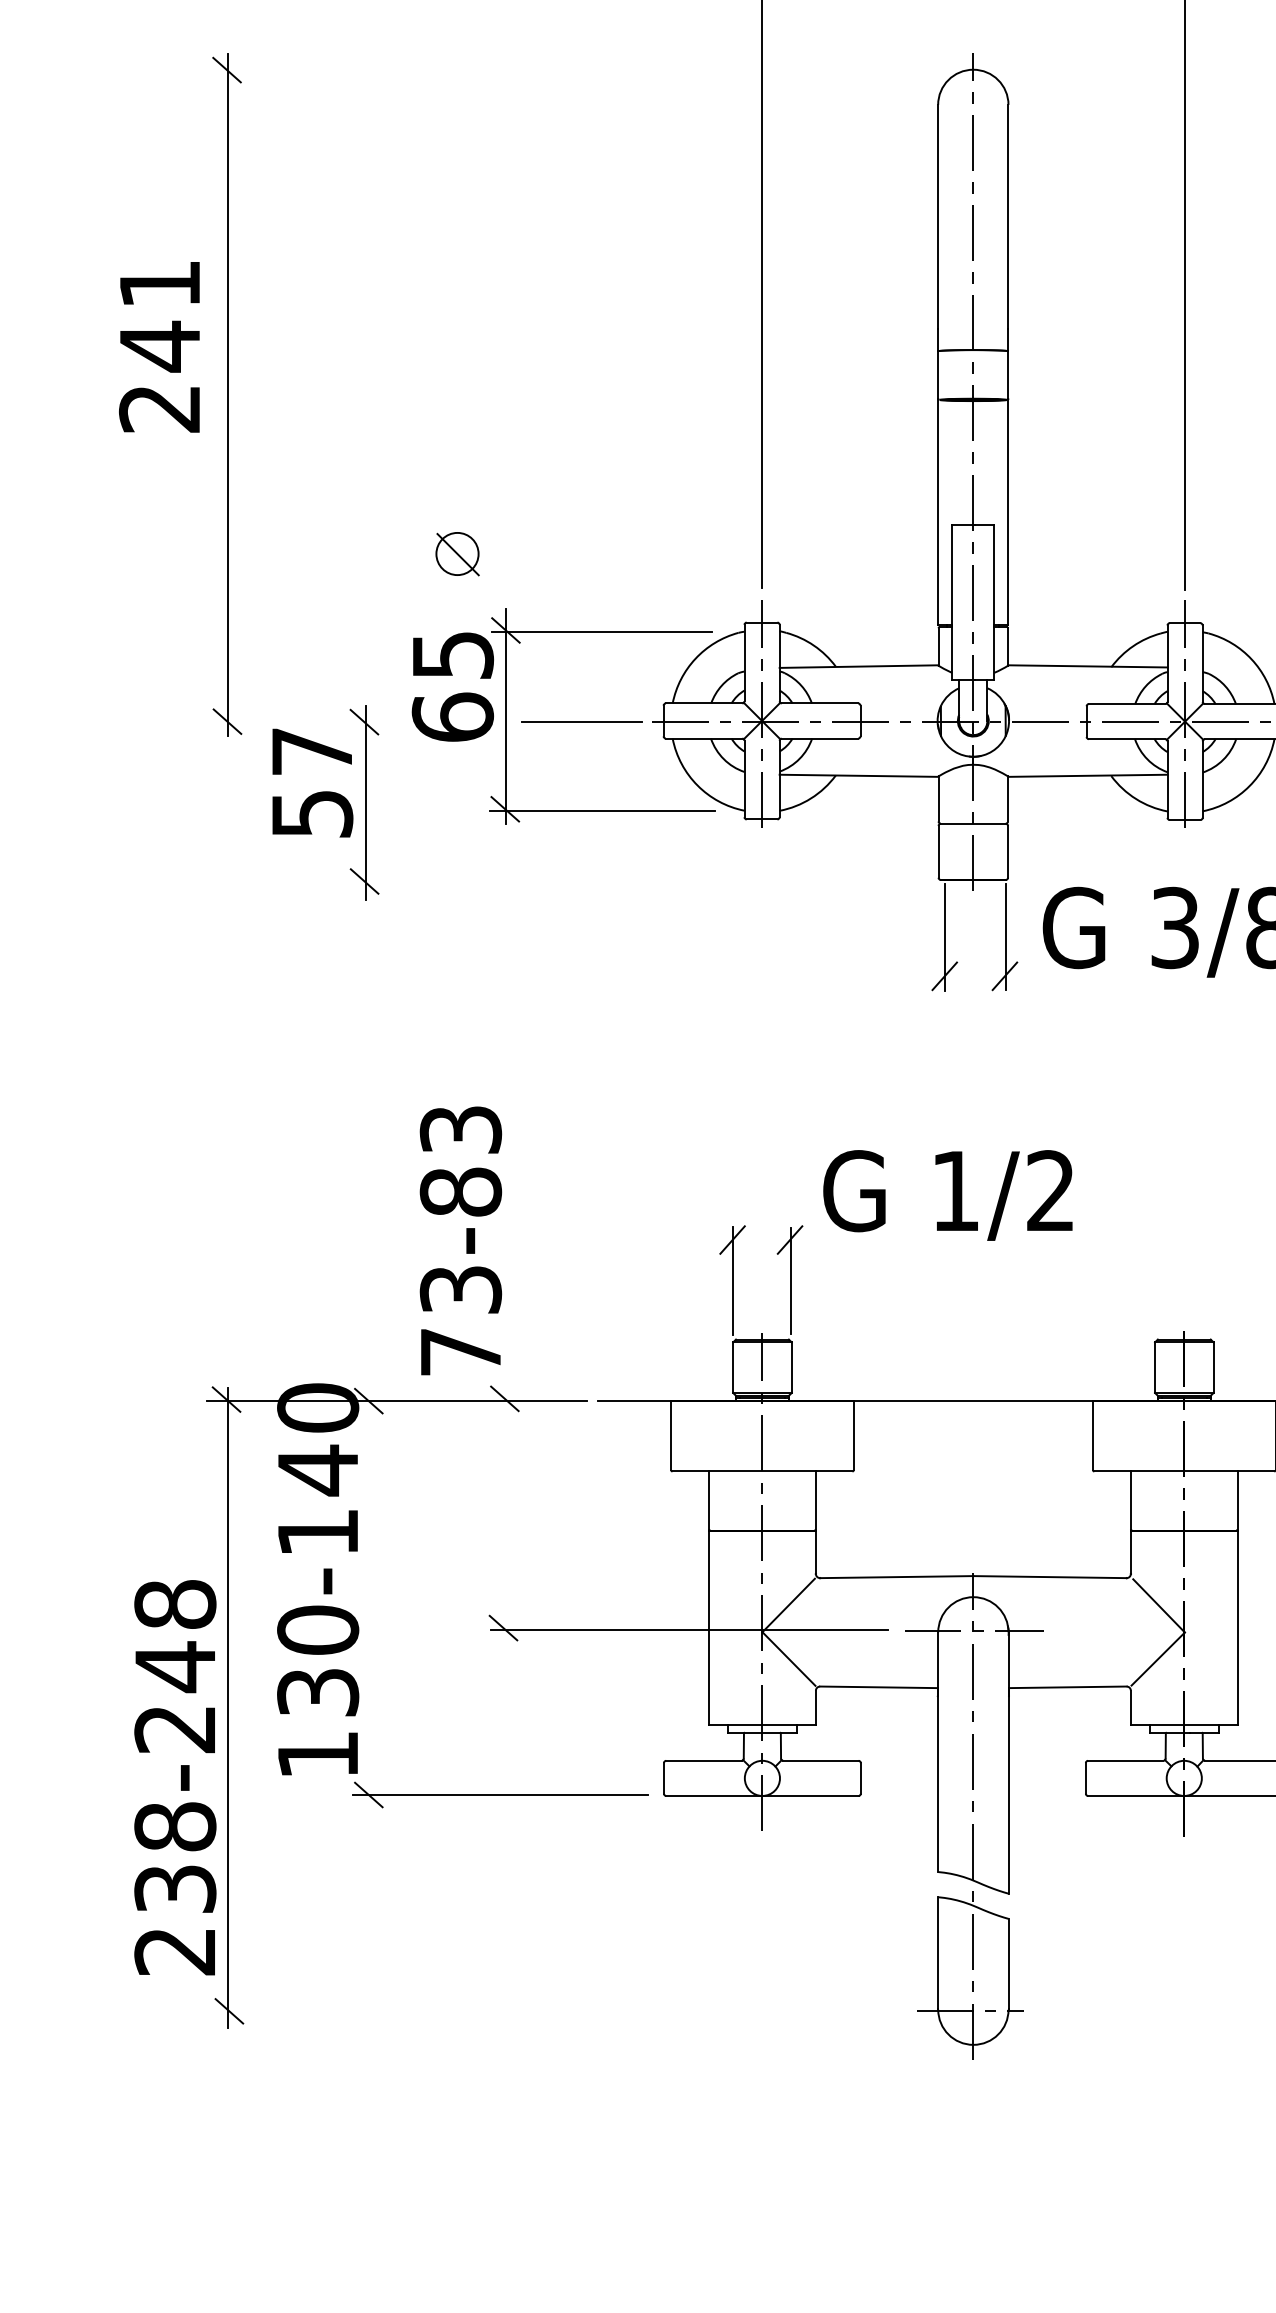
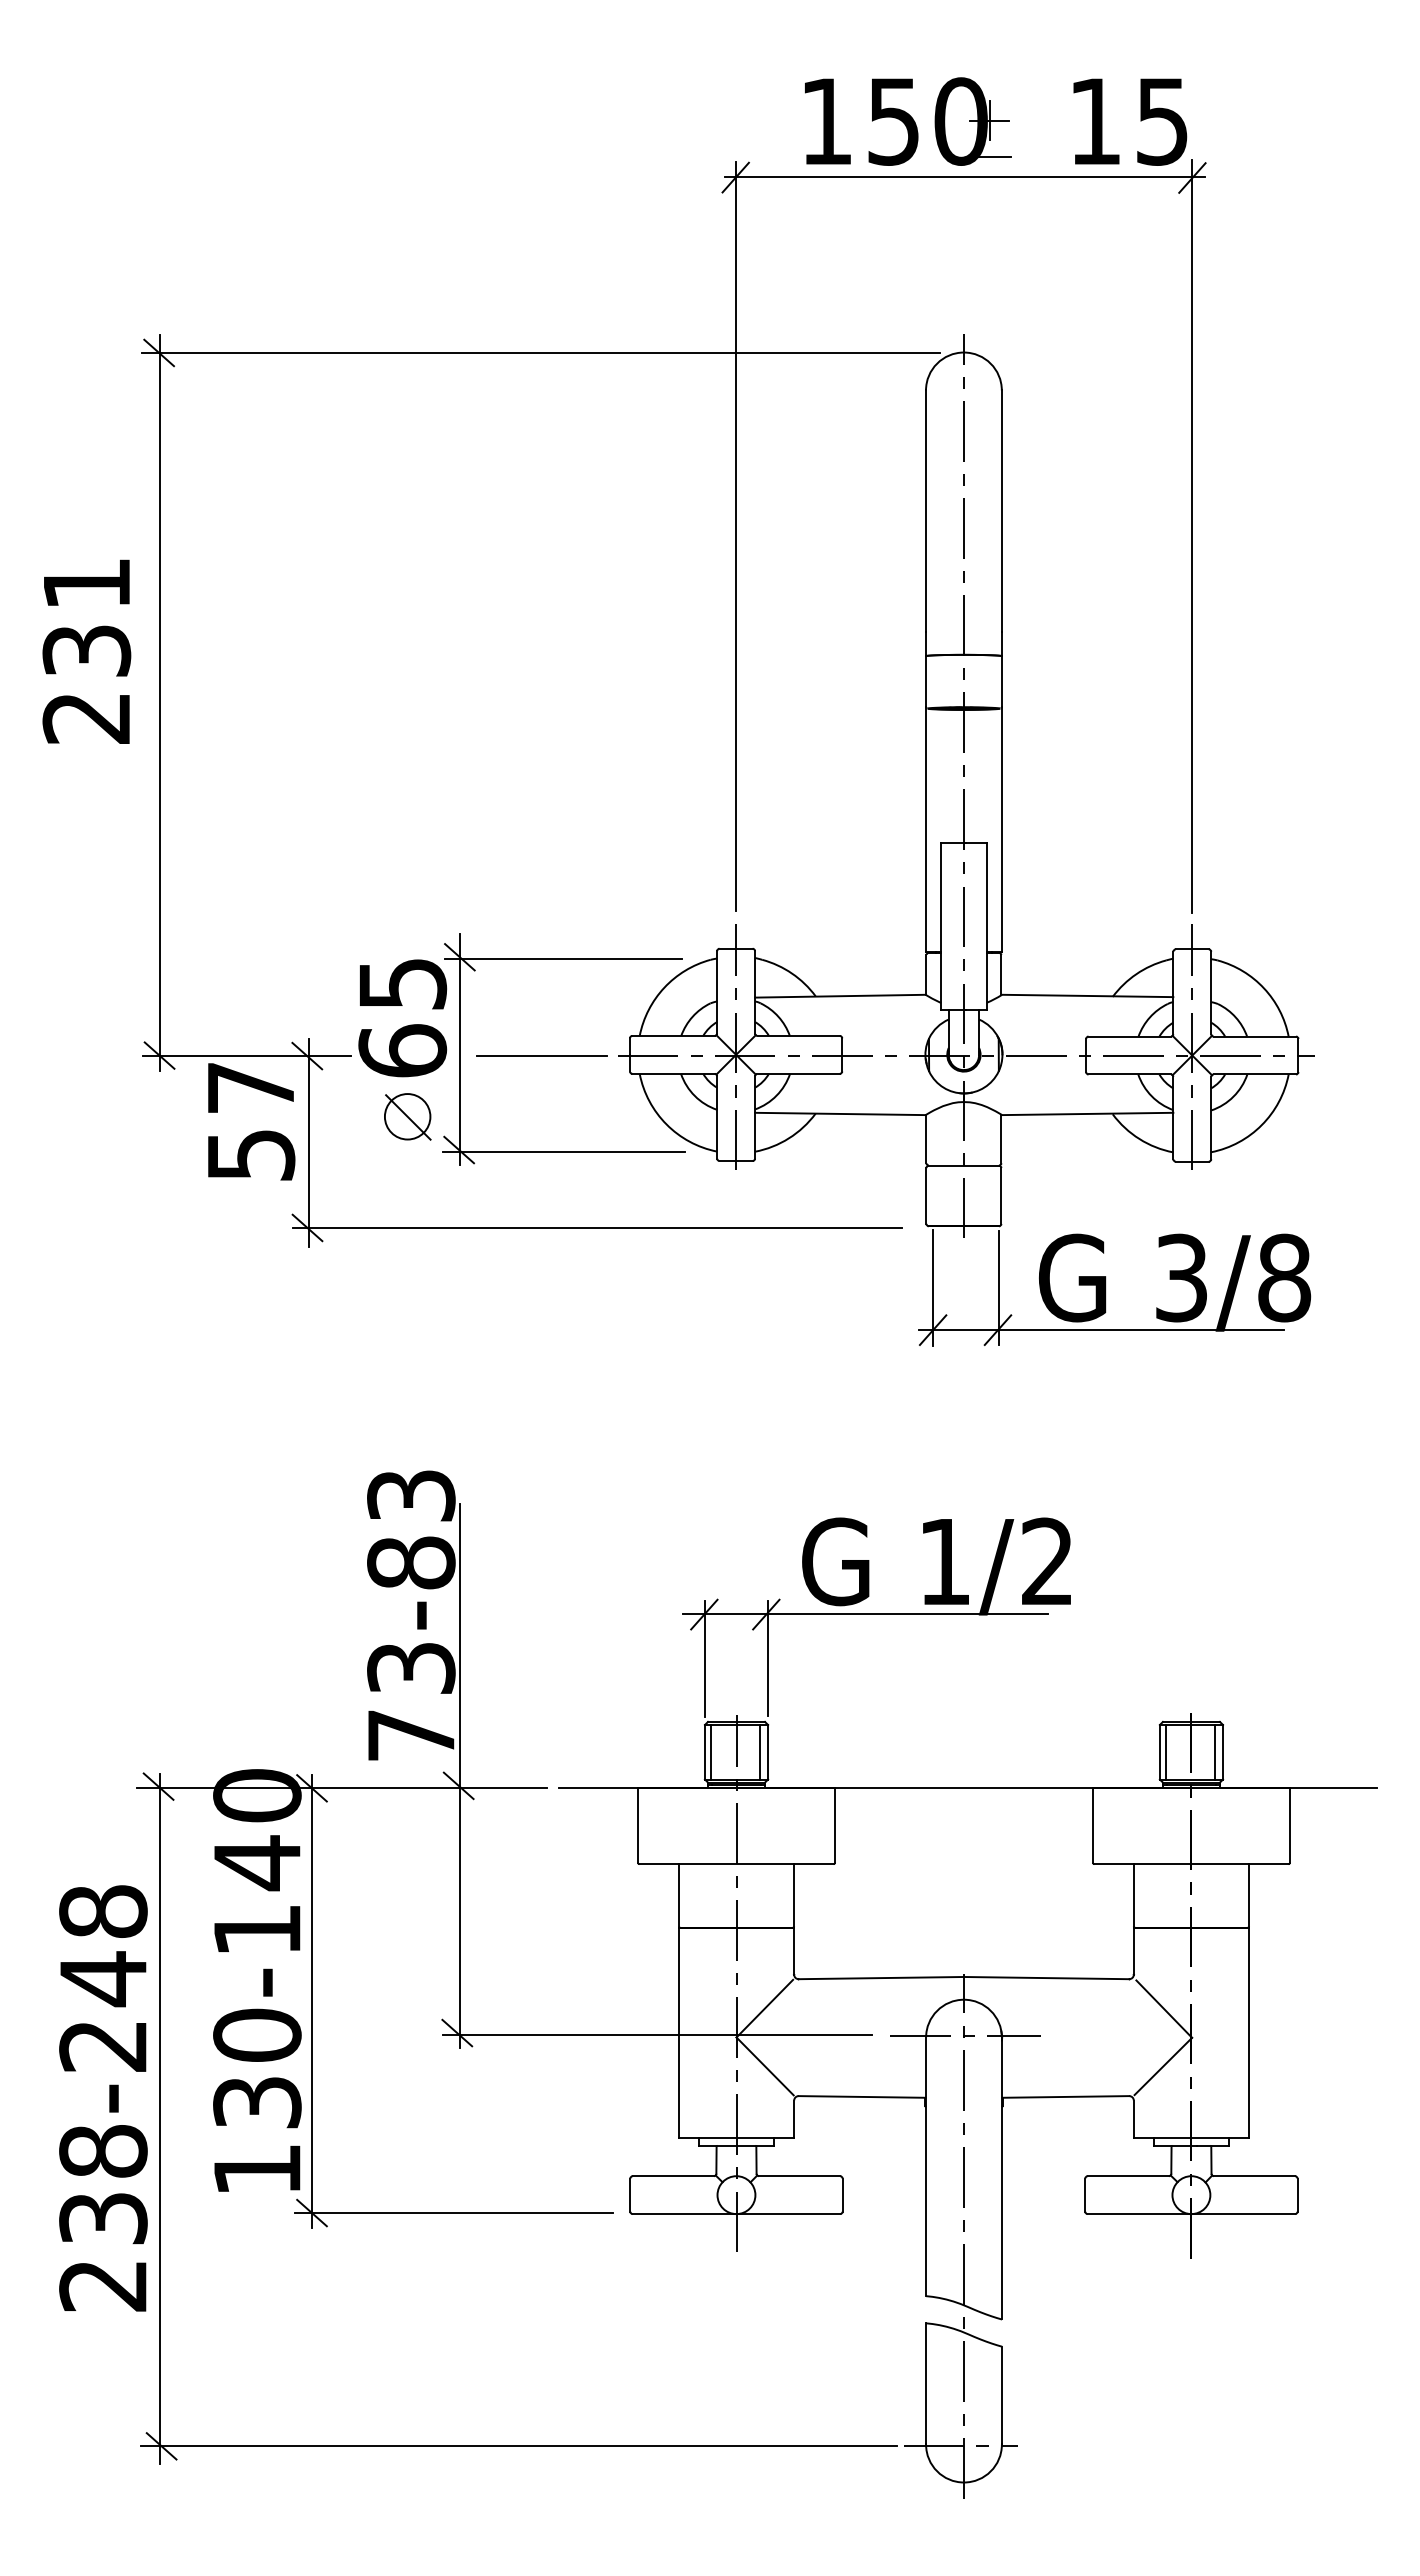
line: (580, 70) -> (540, 353), added
text: (159, 346) -> (86, 651), 241 -> 231
part: (457, 553) -> (407, 1116), moved
line: (308, 722) -> (246, 1056), added
line: (633, 882) -> (597, 1228), added
line: (1100, 976) -> (1101, 1330), added
line: (881, 1239) -> (864, 1613), added
line: (738, 1366) -> (710, 1751), added
line: (784, 1366) -> (760, 1751), added
line: (1160, 1366) -> (1165, 1751), added
line: (1206, 1366) -> (1215, 1751), added
line: (505, 1389) -> (459, 1775), added
line: (368, 1597) -> (311, 2000), added
text: (175, 1777) -> (103, 2098), moved
line: (561, 2011) -> (519, 2446), added

